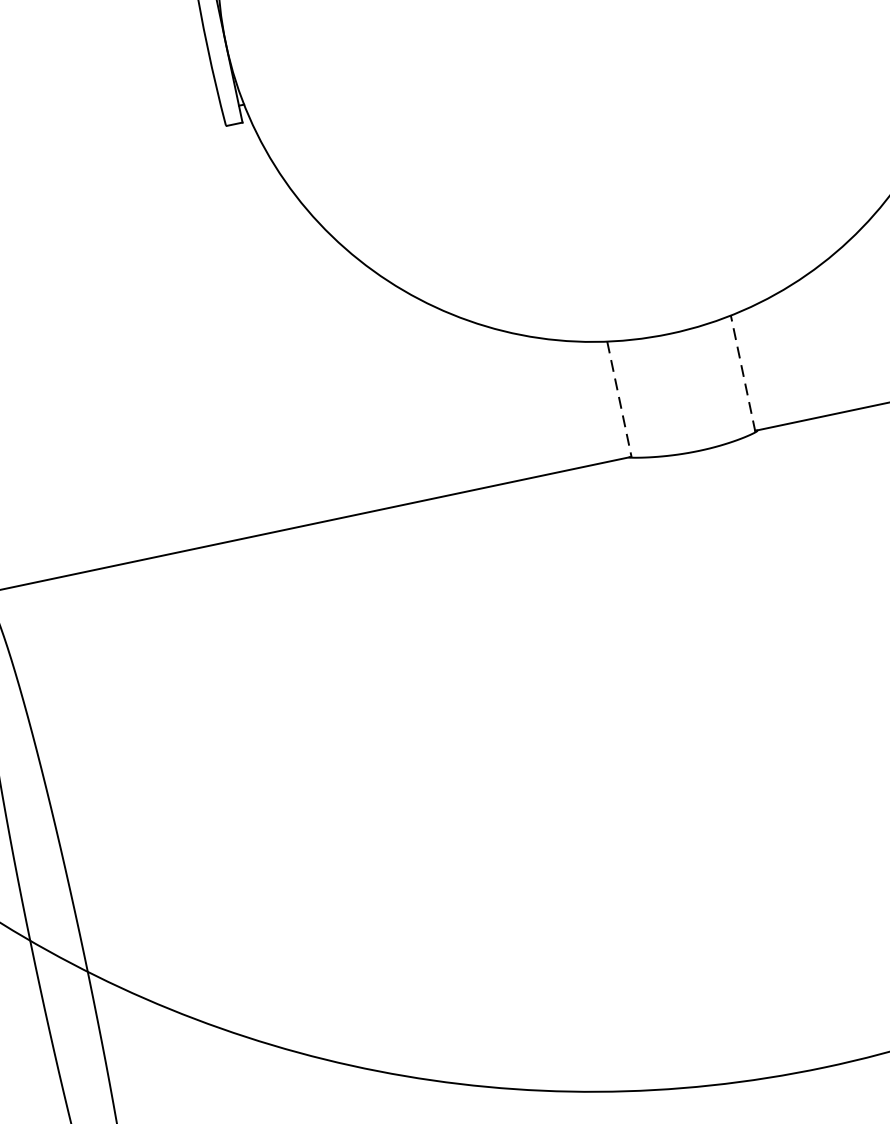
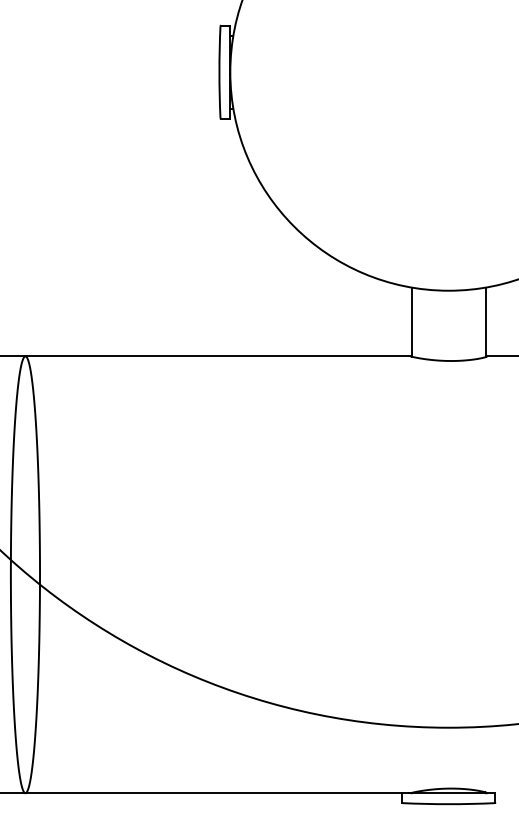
line: (742, 374) -> (485, 322), dashed -> solid
line: (620, 399) -> (412, 322), dashed -> solid

